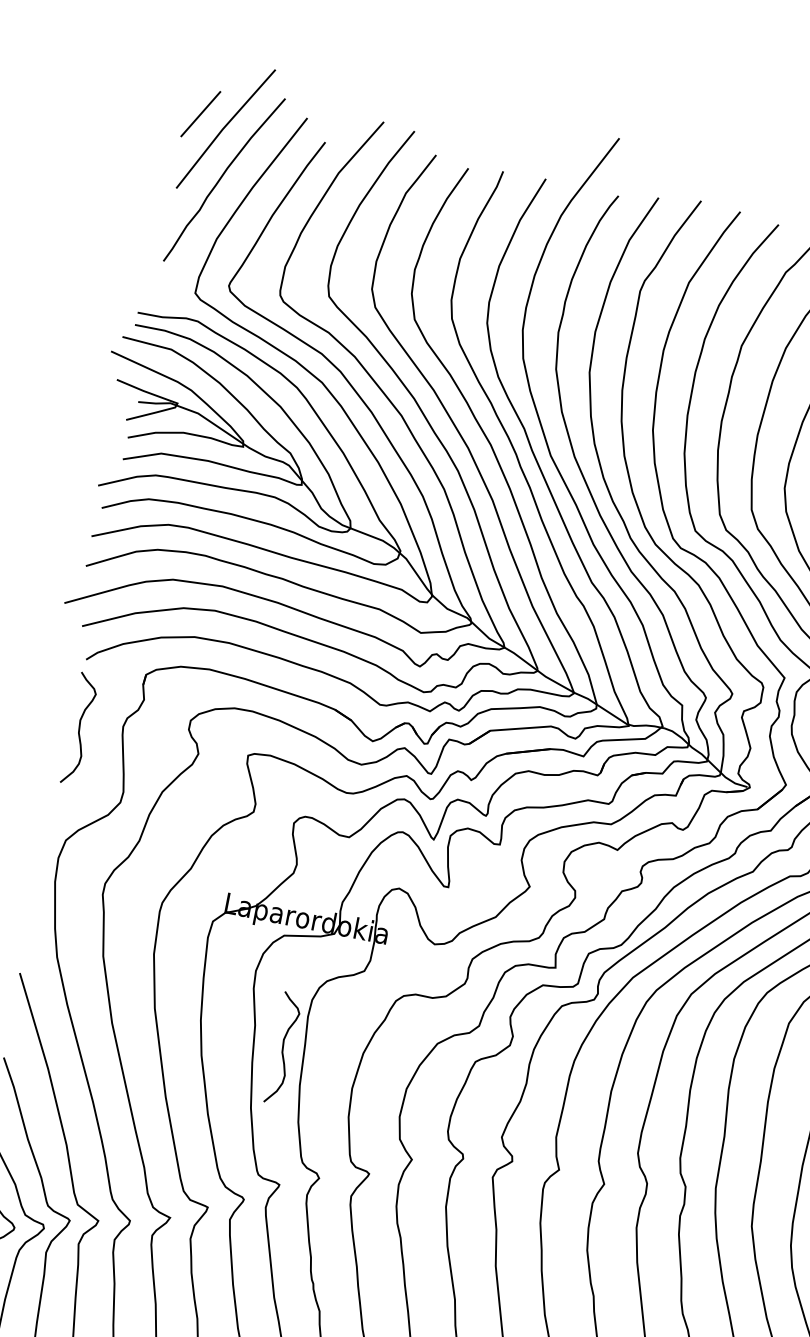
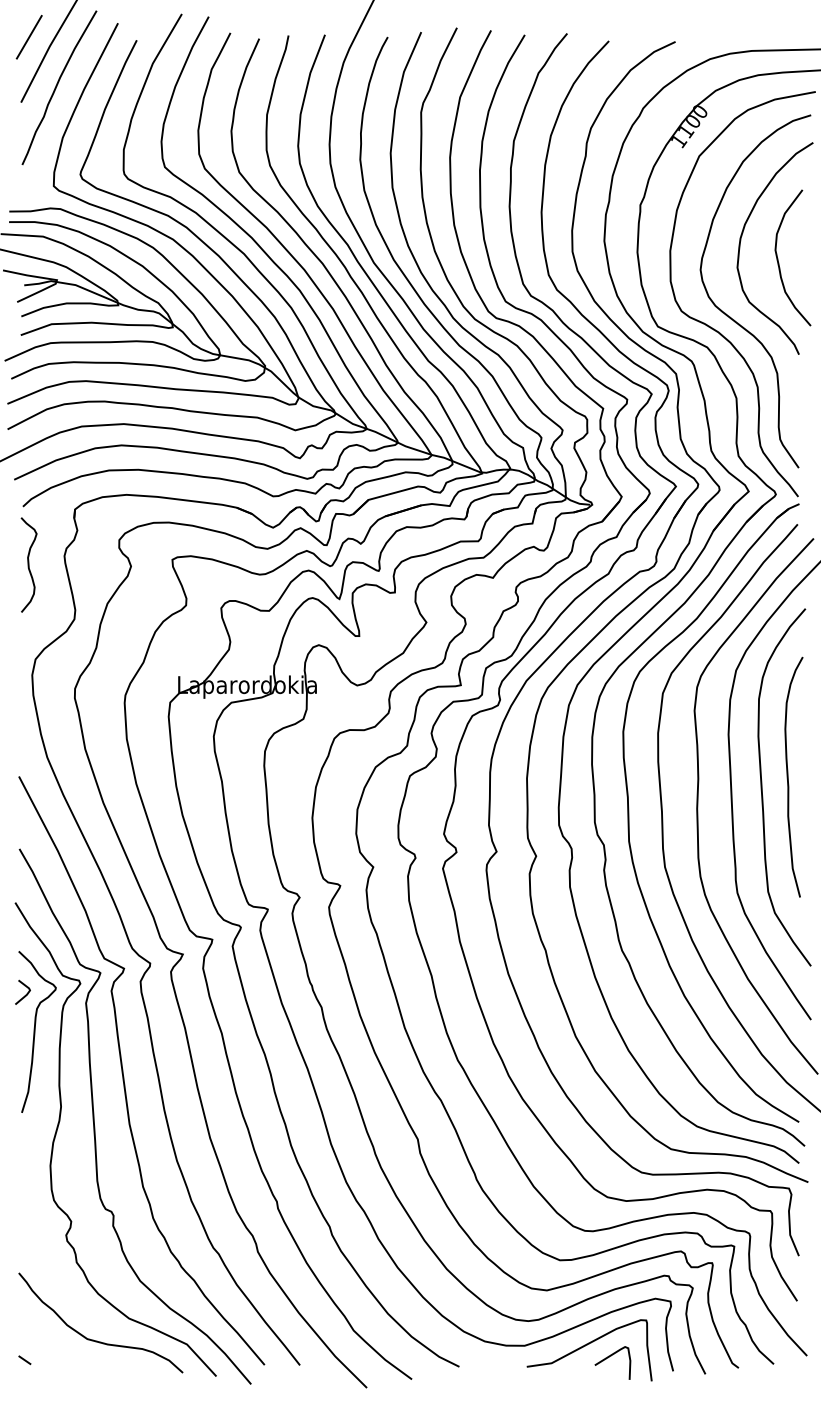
curve: (282, 1047) -> (248, 795), removed

